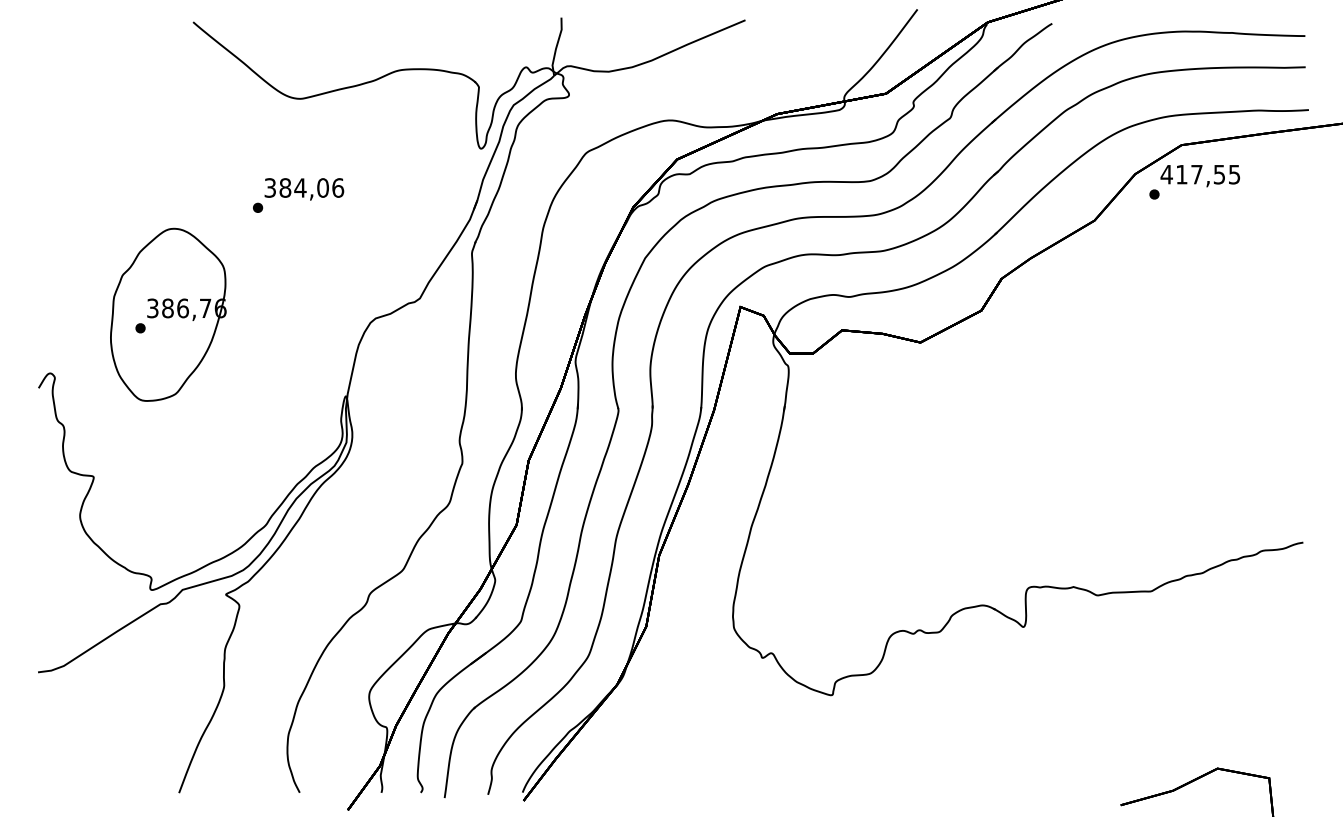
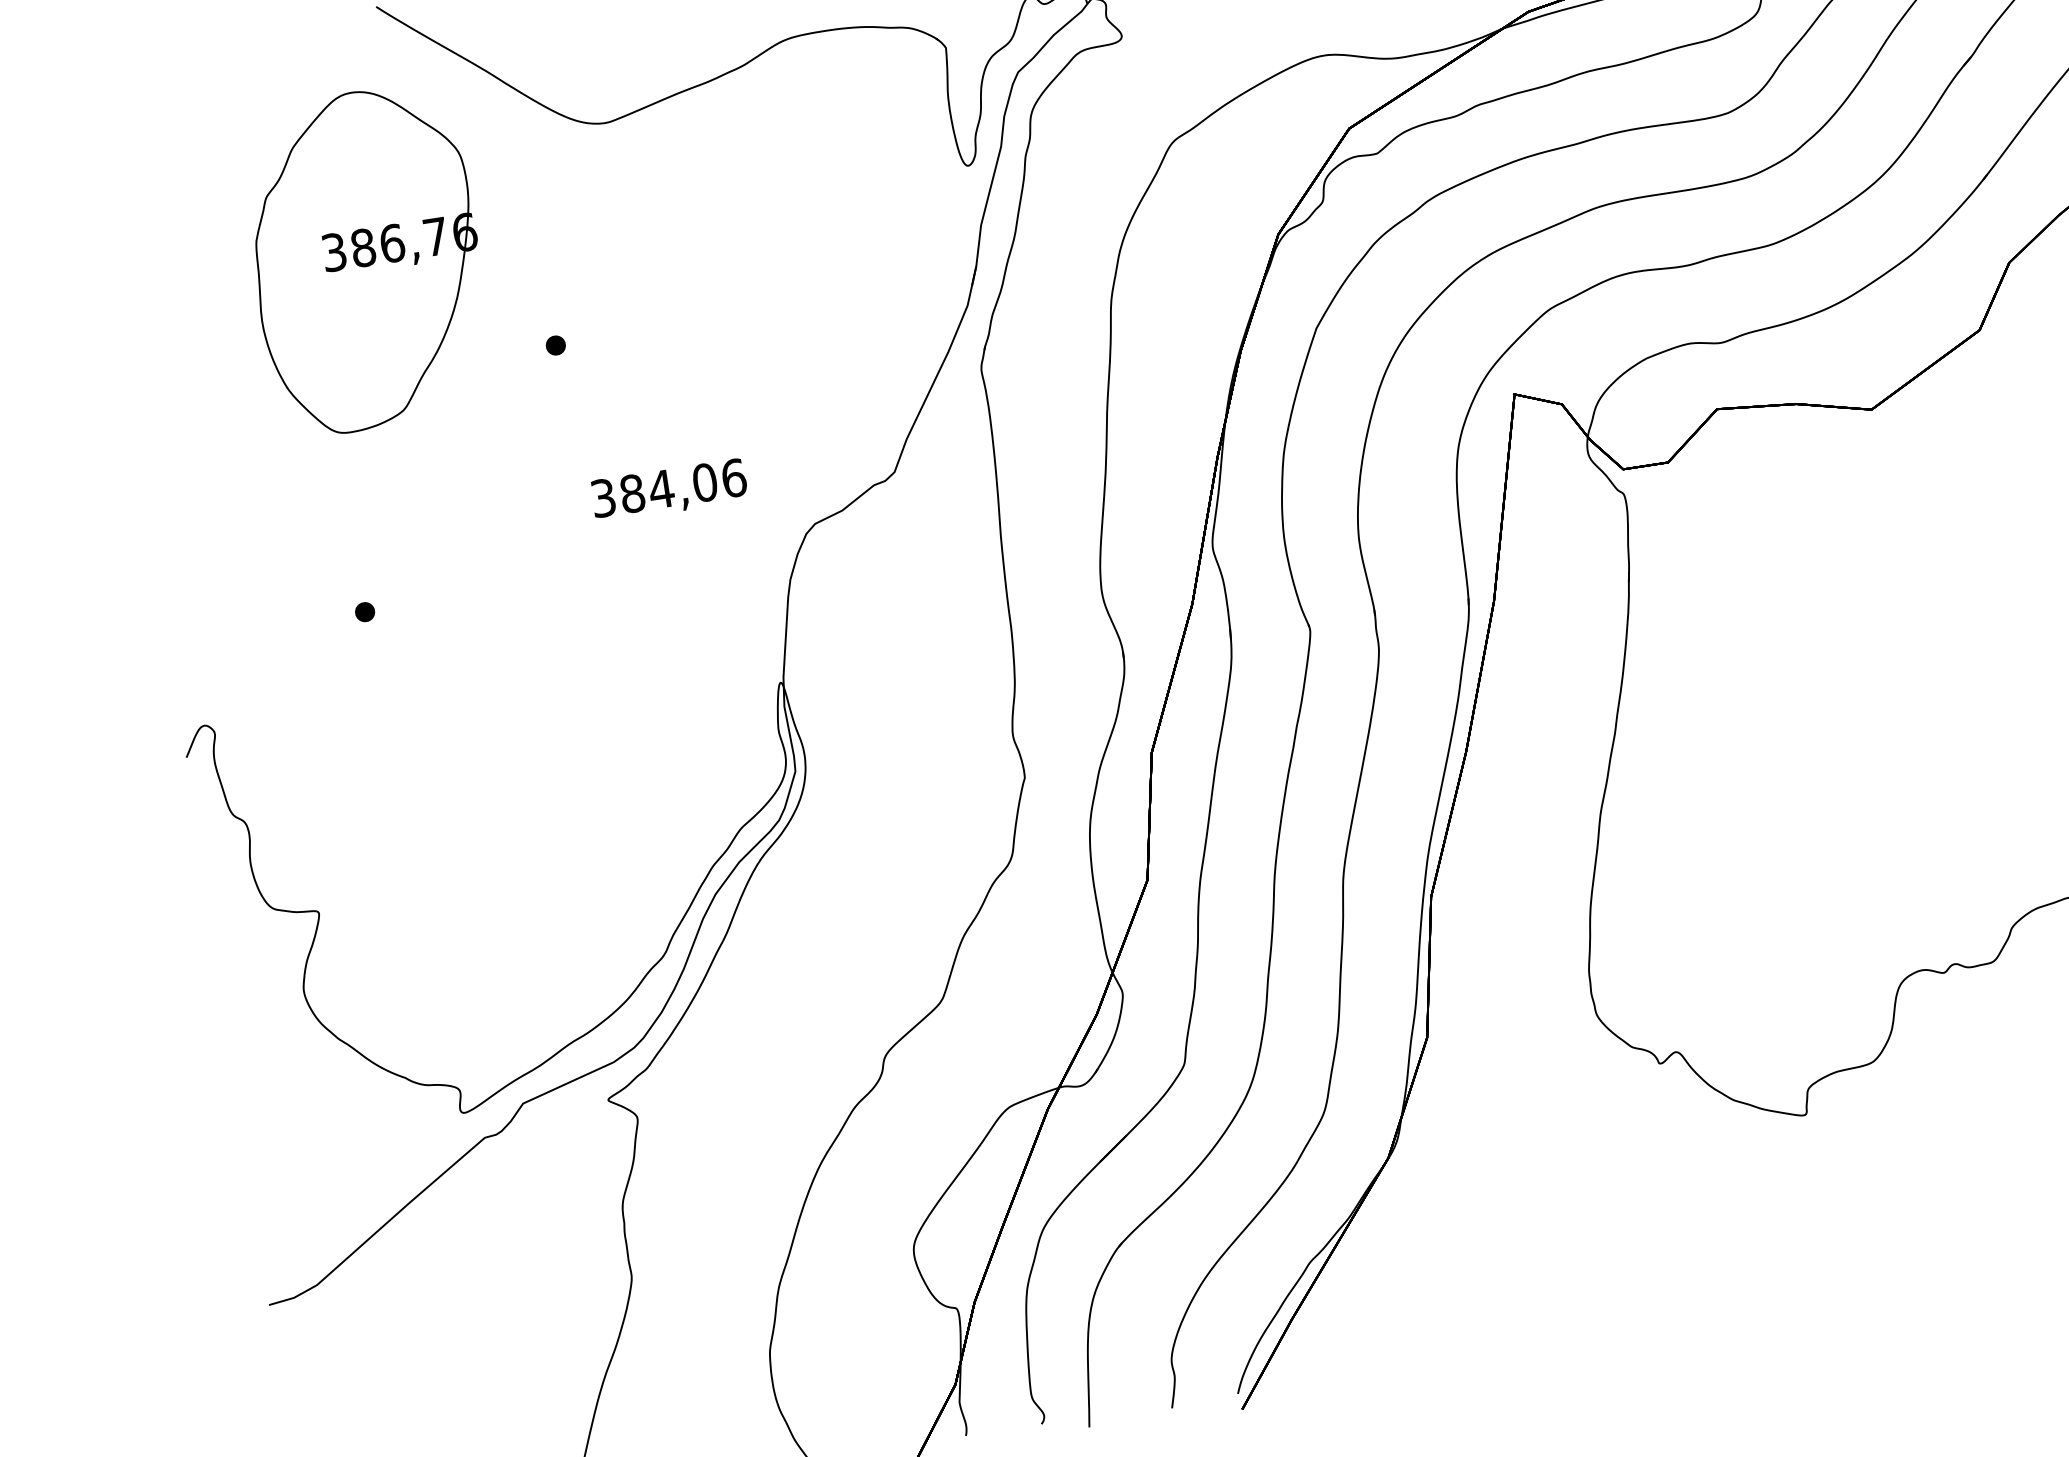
text: (304, 189) -> (669, 490), moved
part: (168, 314) -> (366, 259), moved

